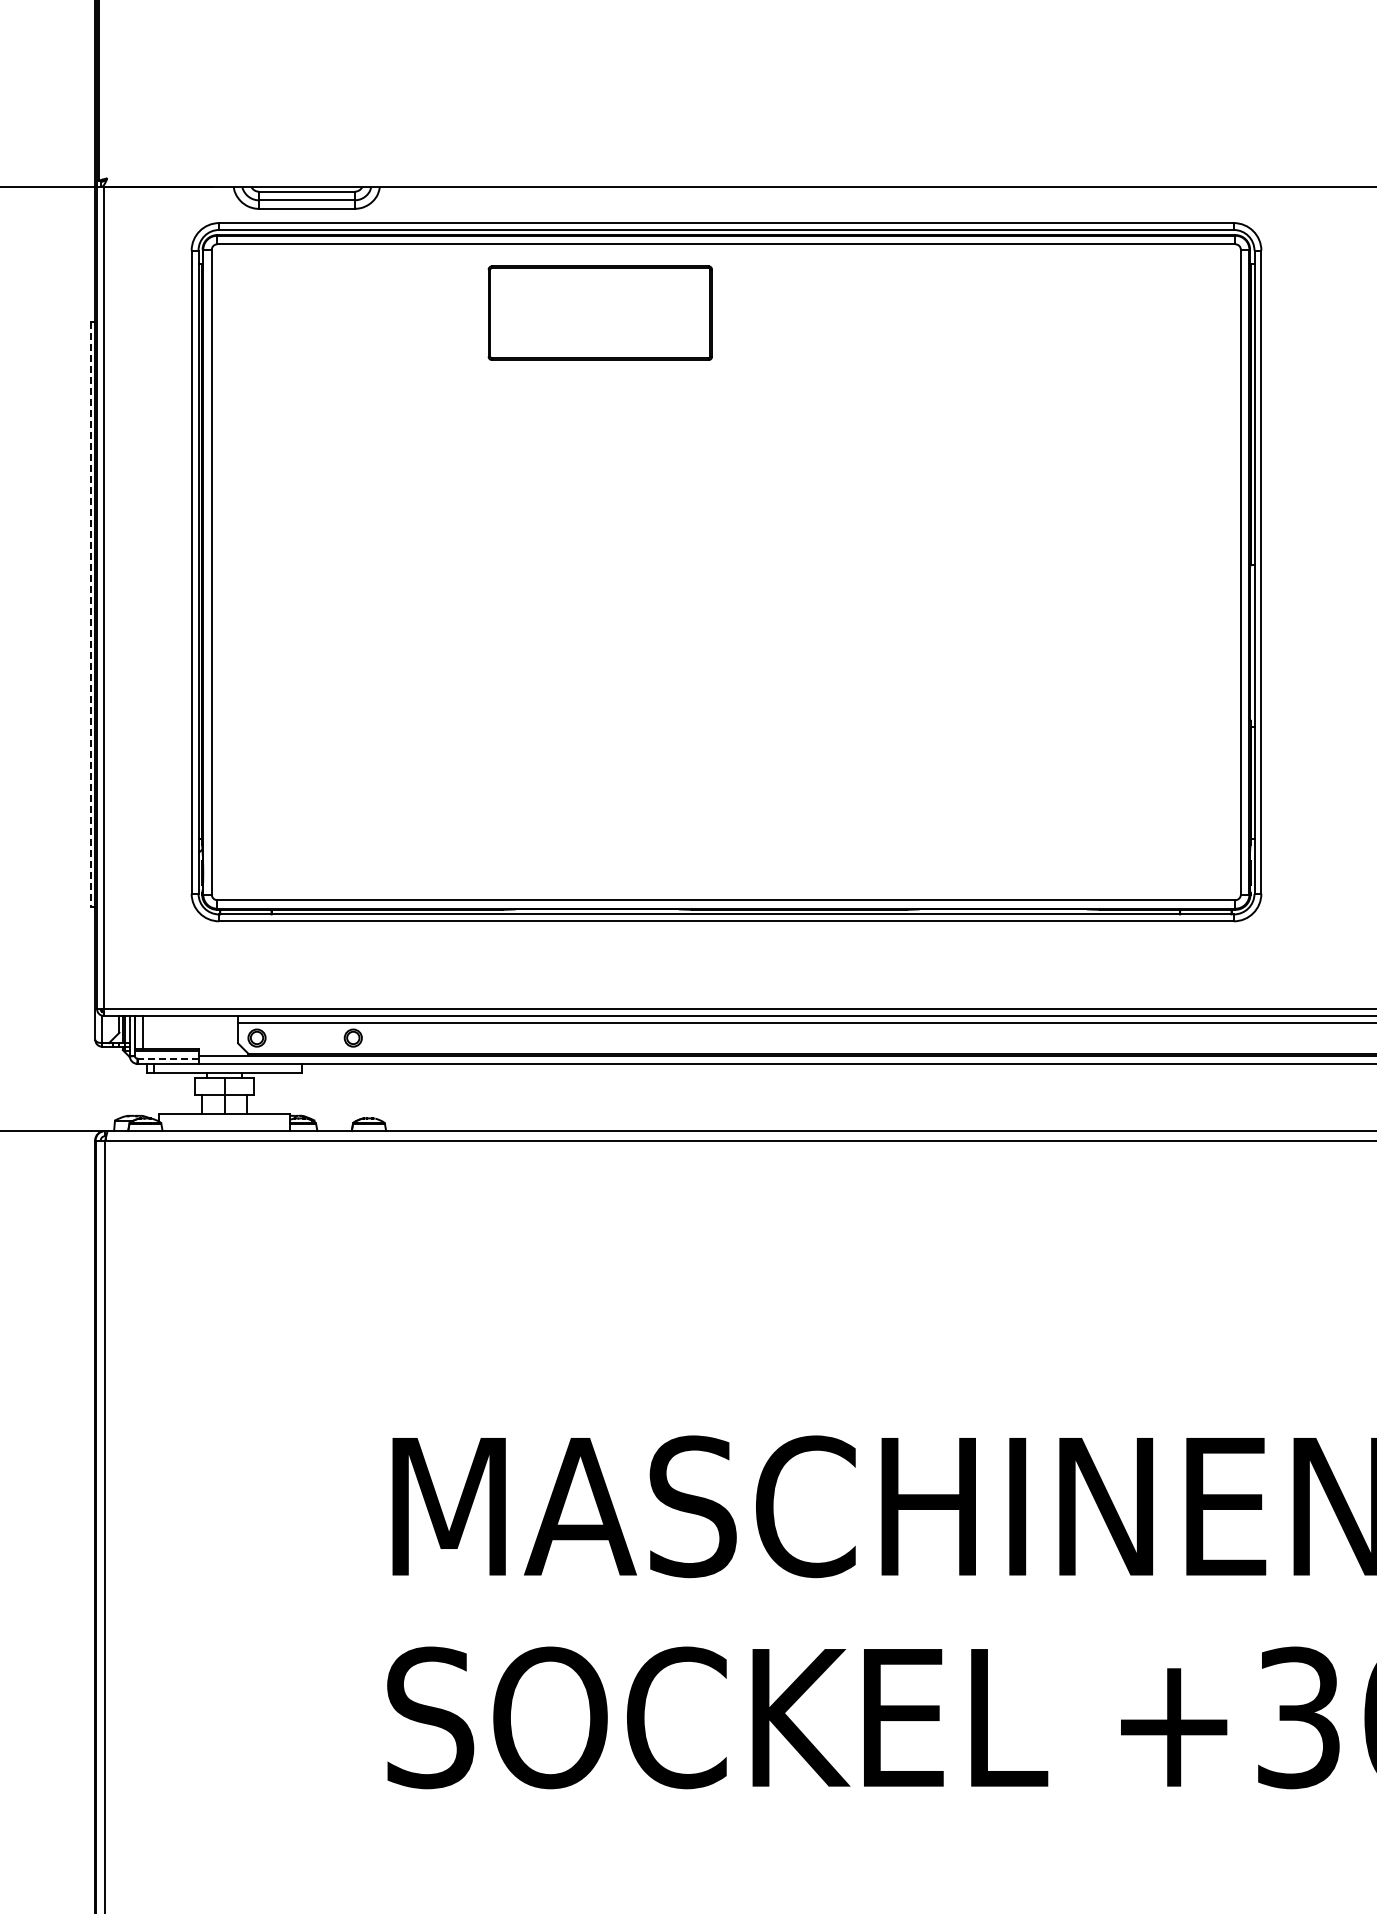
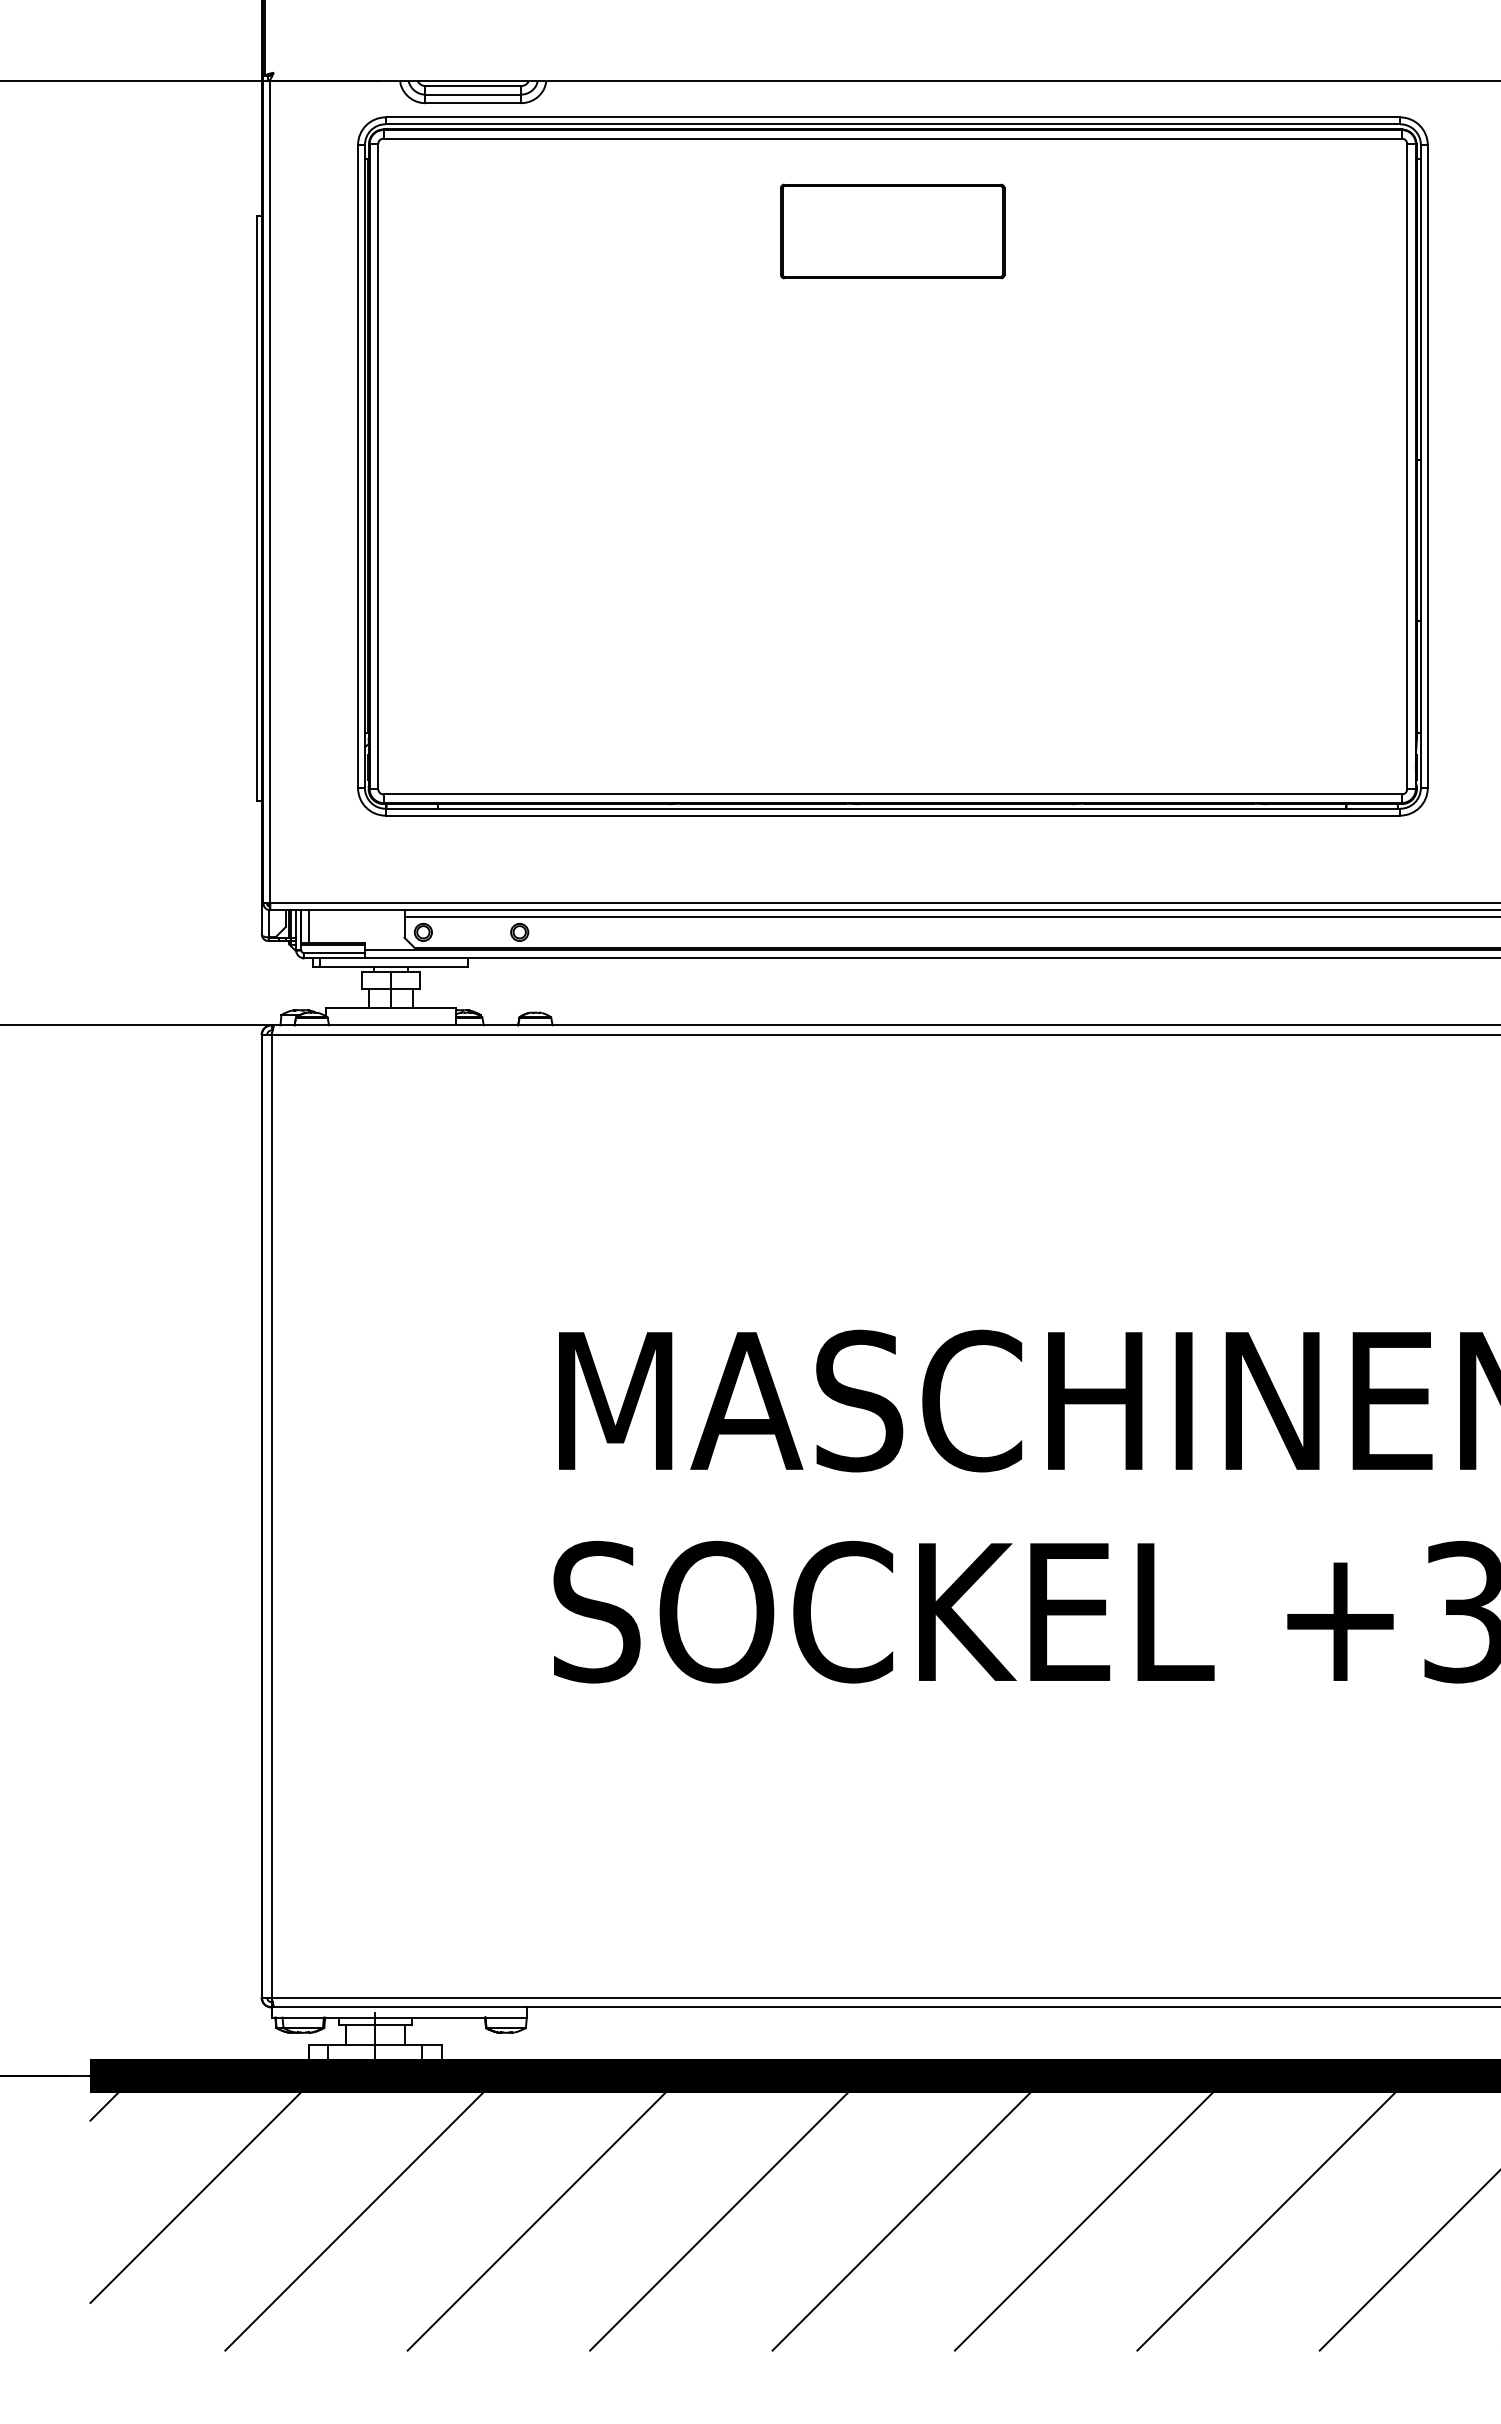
part: (600, 313) -> (892, 231), moved
line: (91, 615) -> (257, 509), dashed -> solid
line: (168, 1059) -> (334, 953), dashed -> solid

